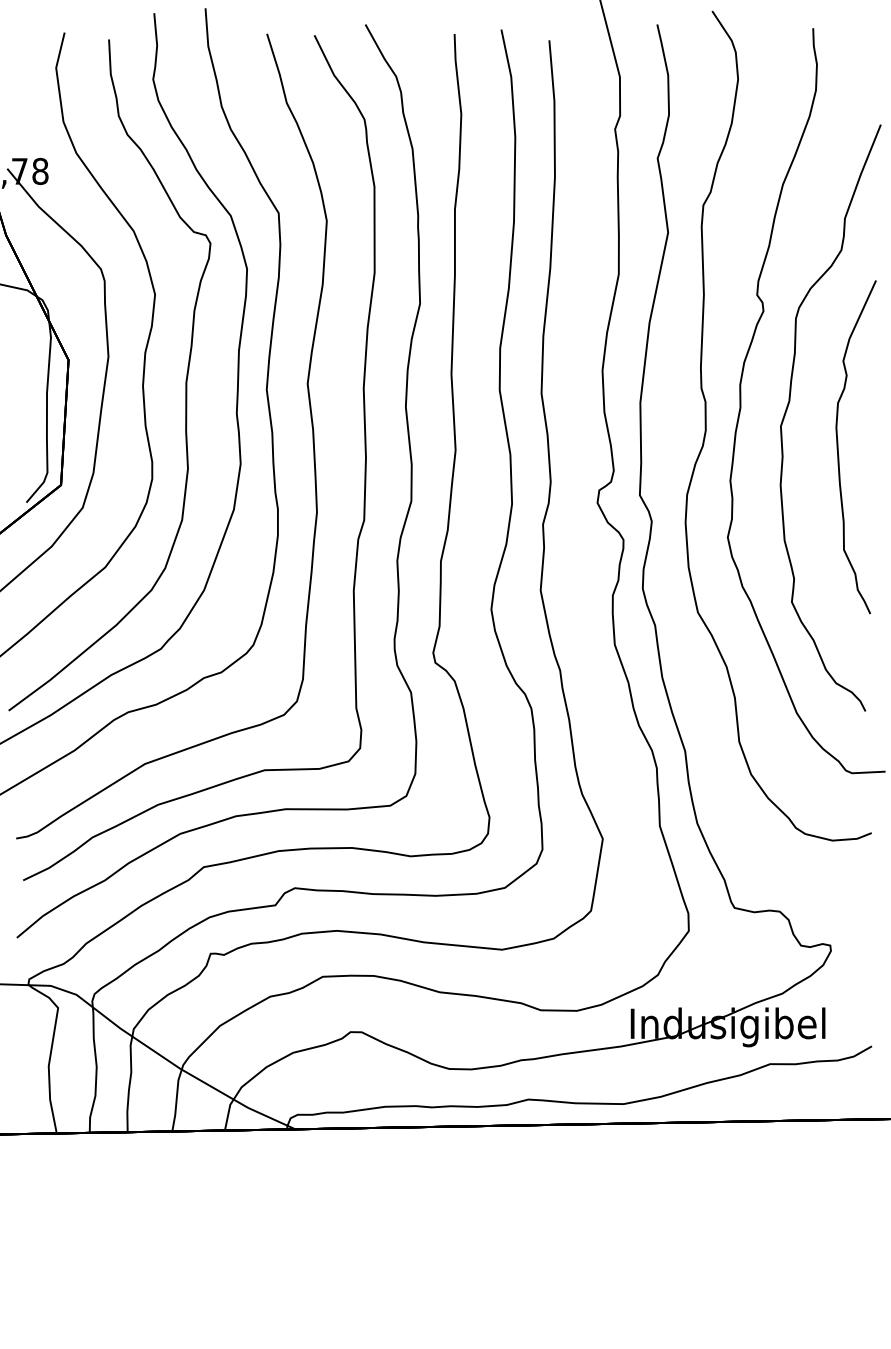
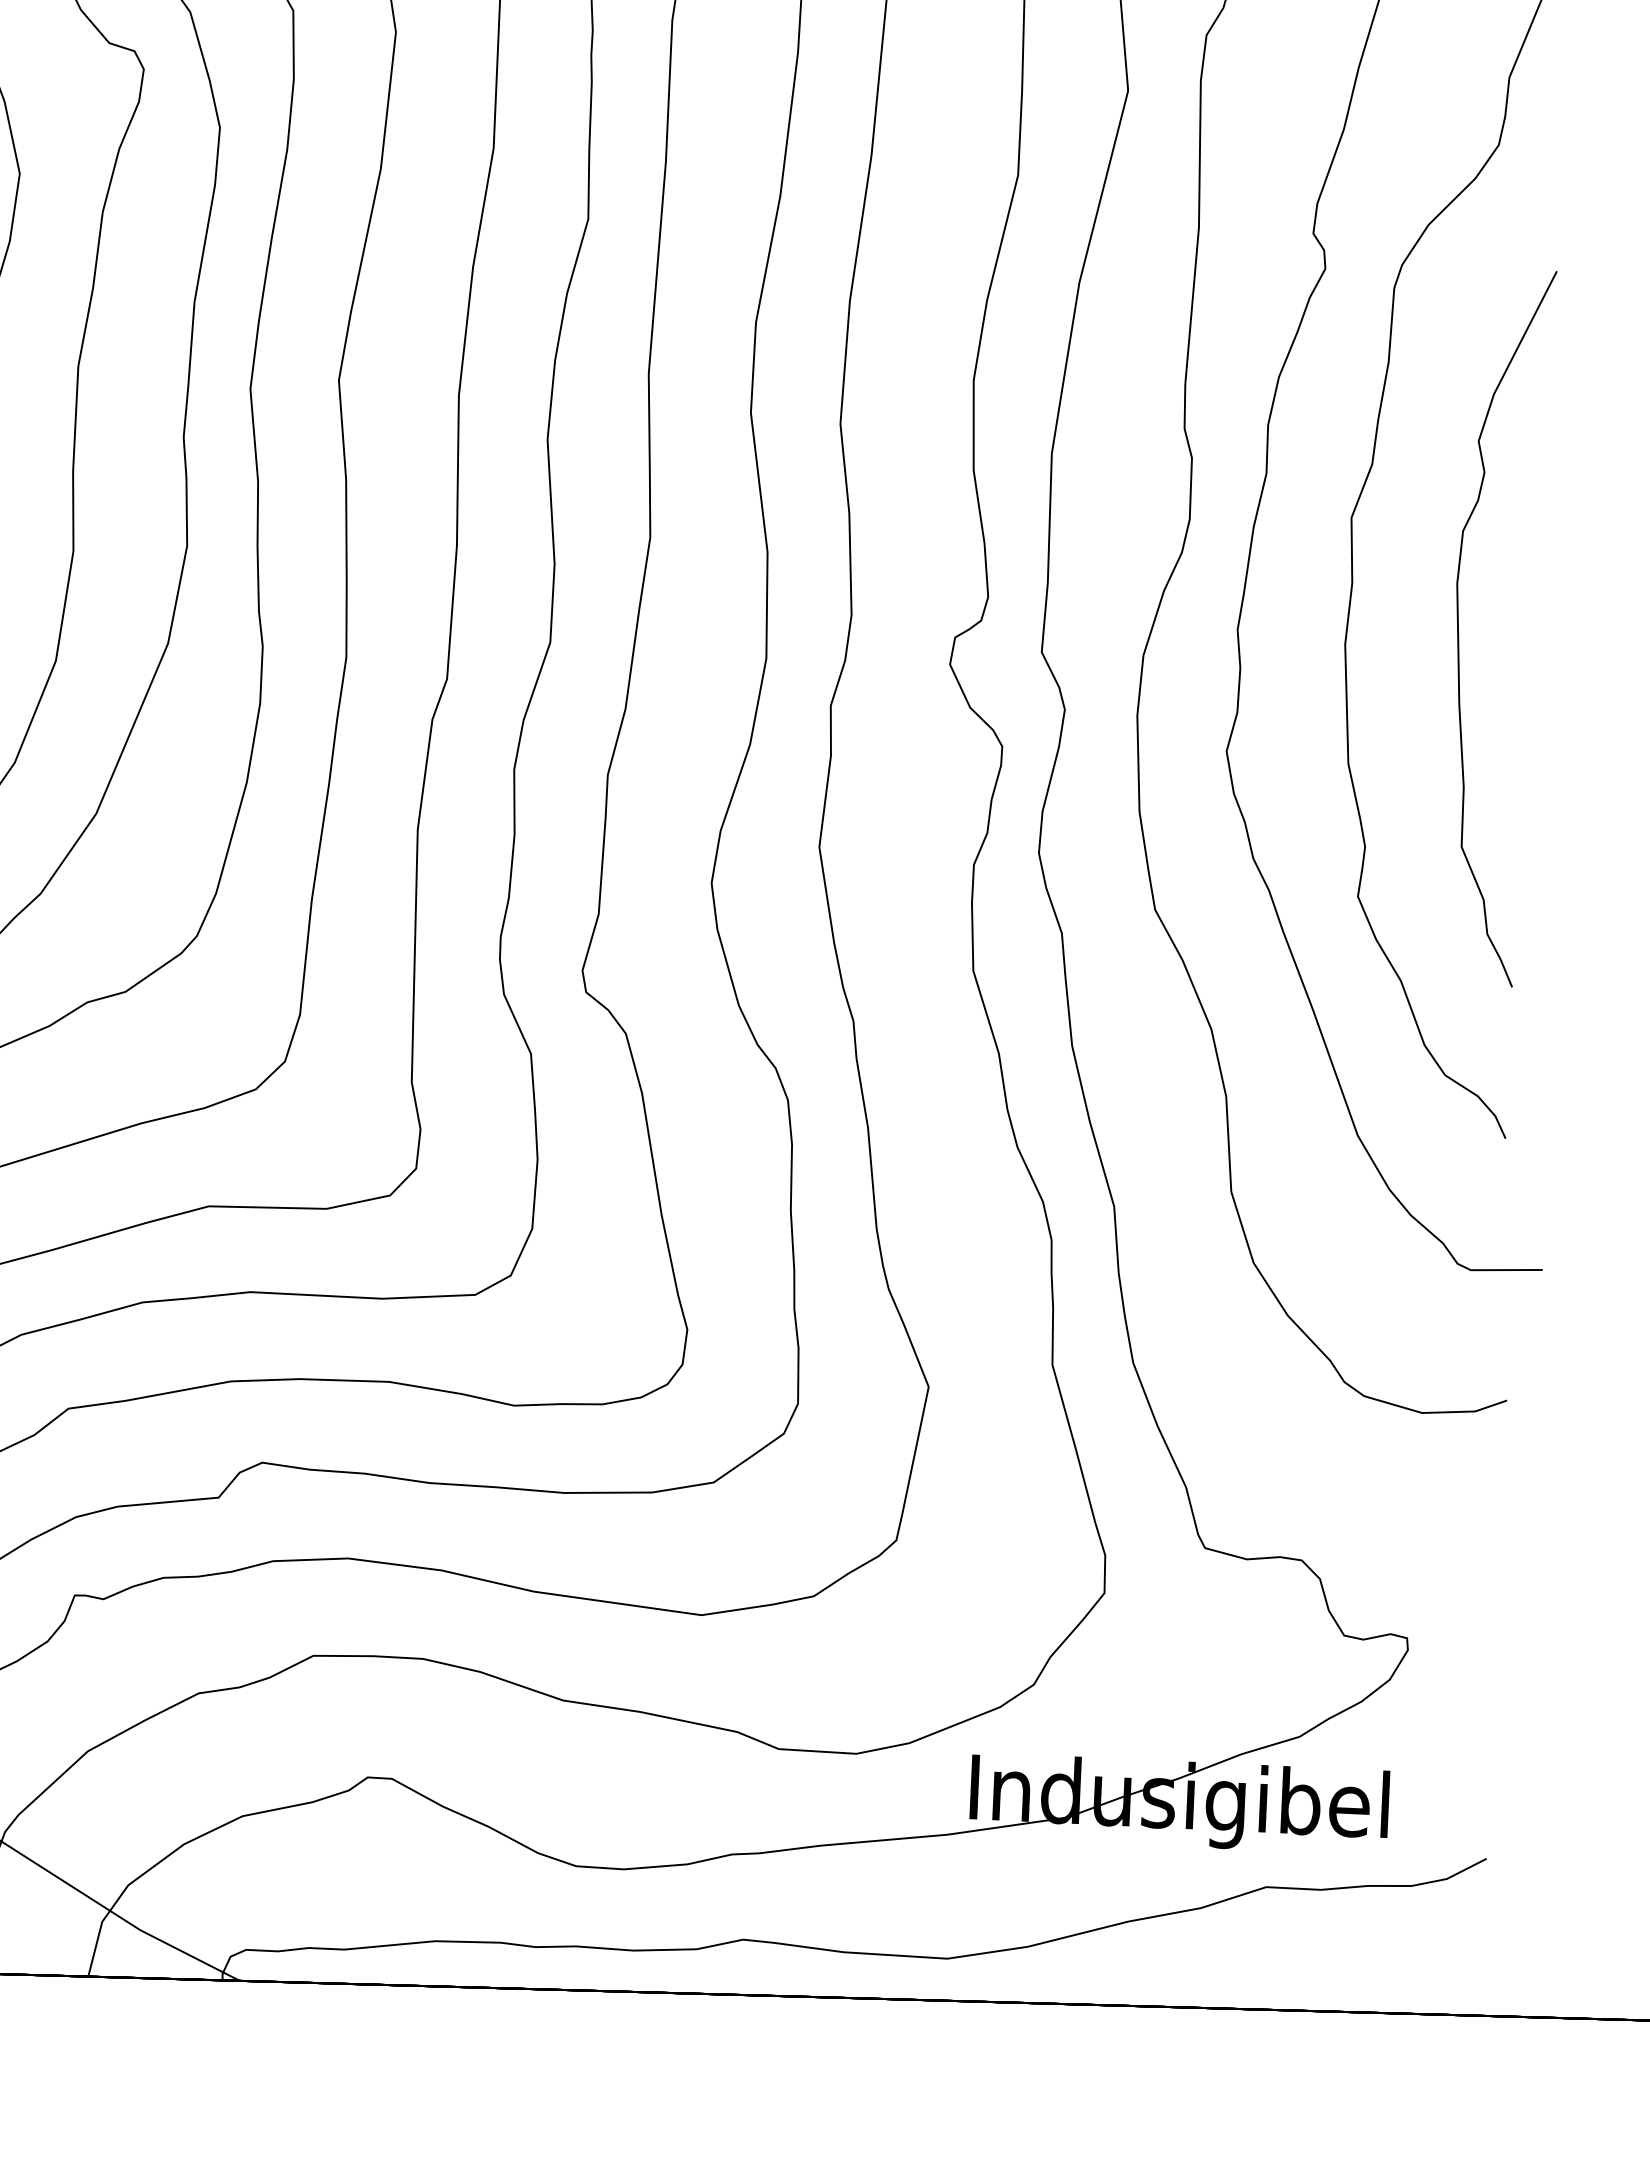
part: (838, 447) -> (1459, 626), moved

